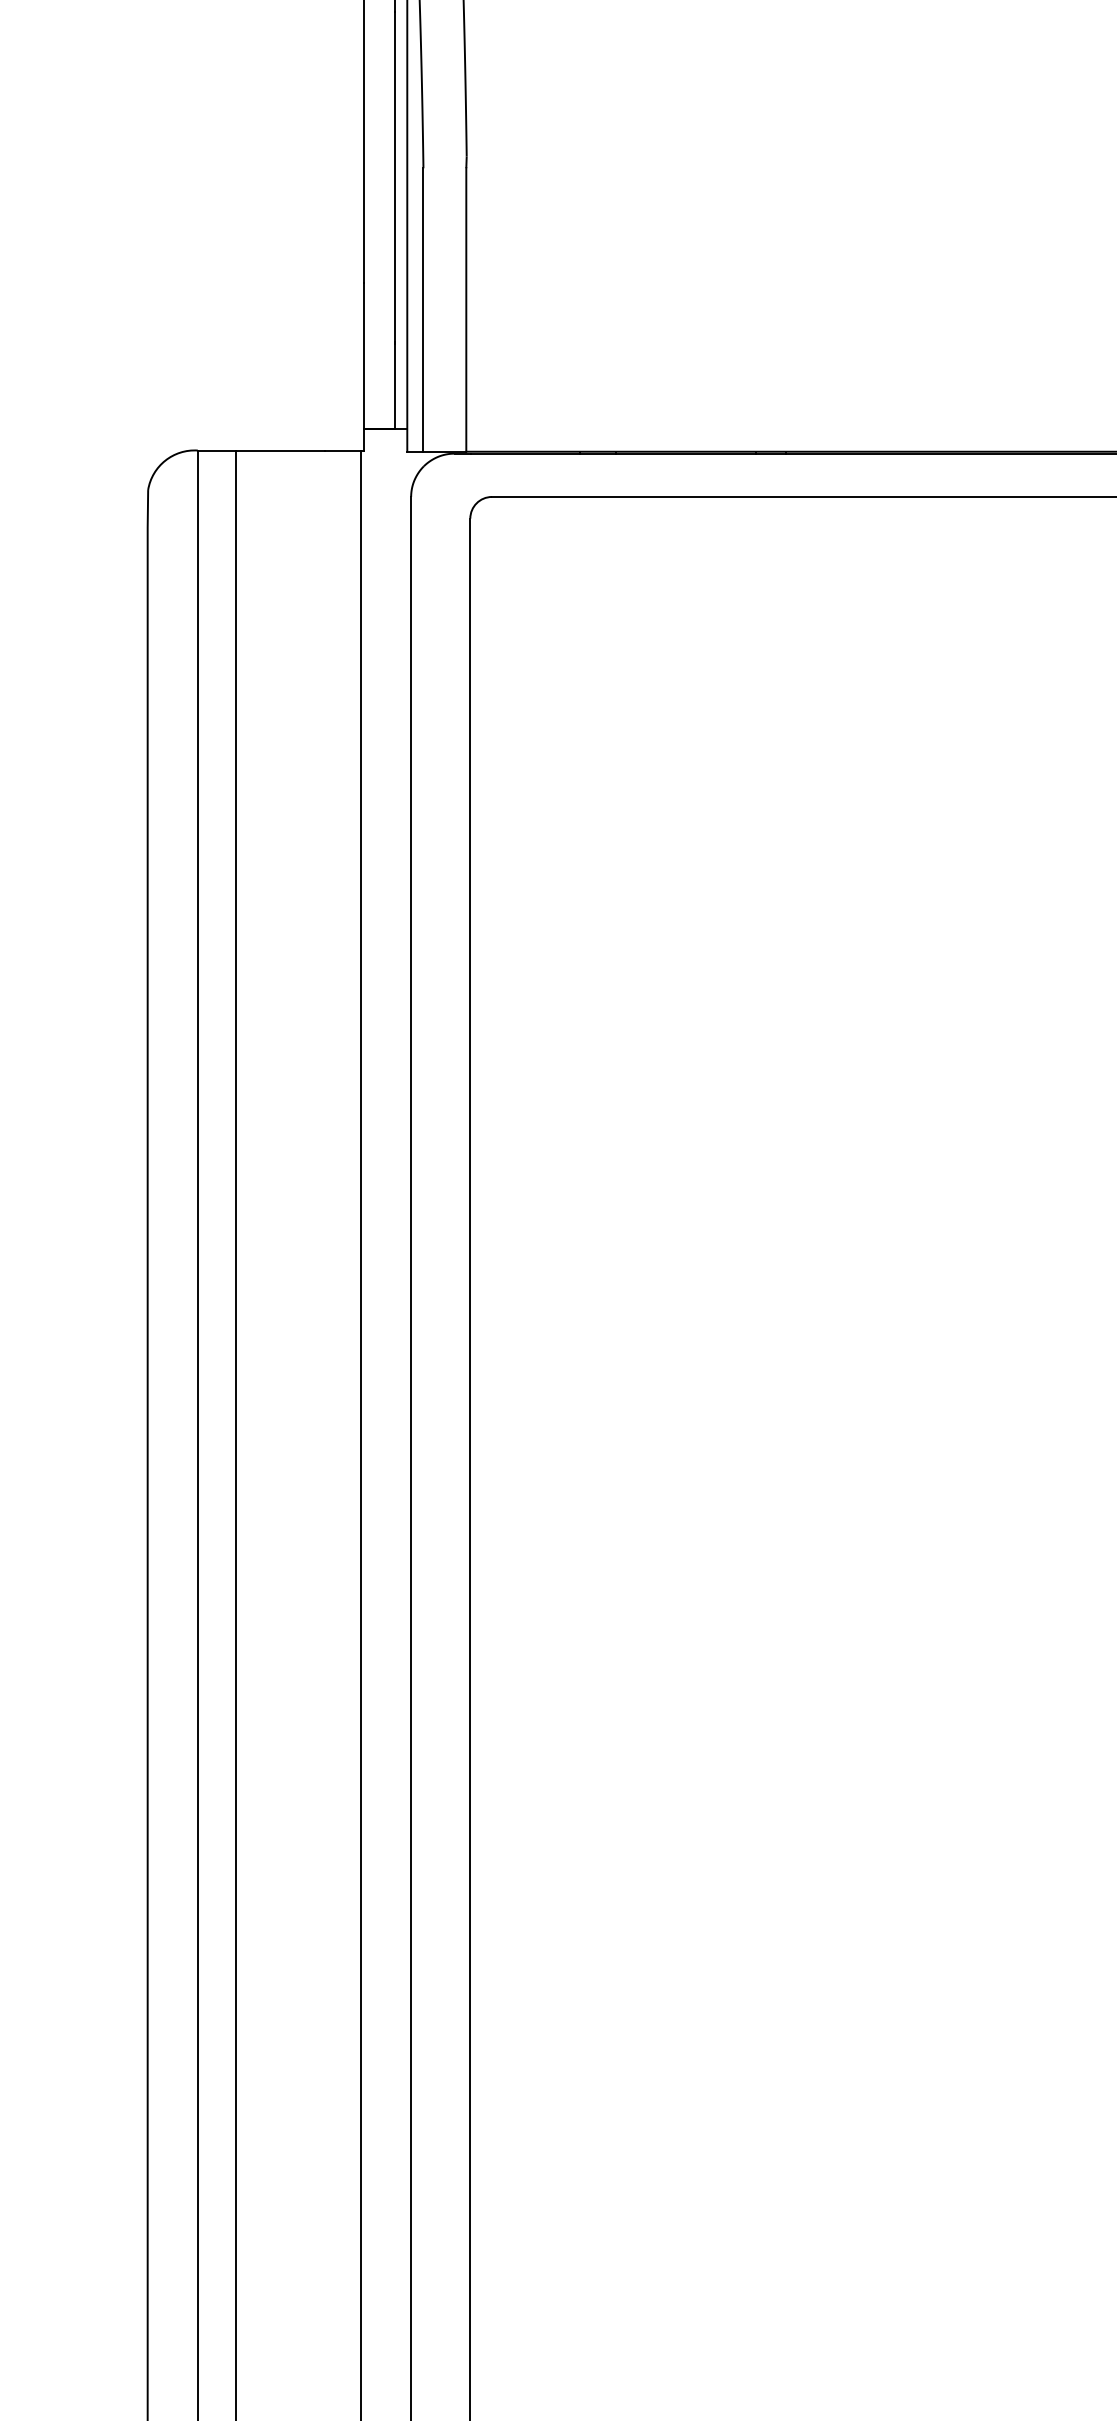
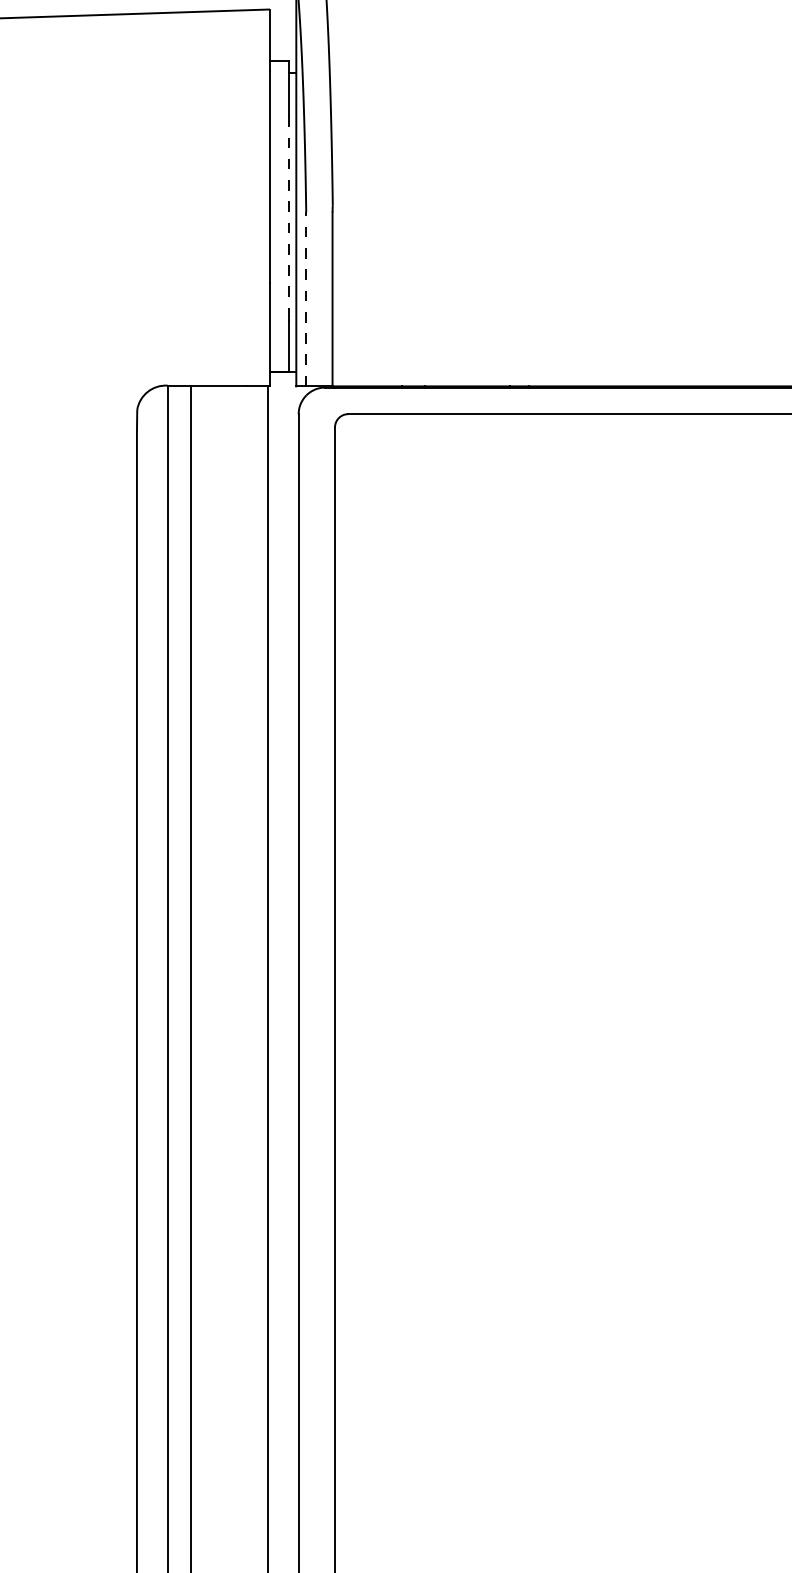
line: (394, 178) -> (288, 218), solid -> dashed
line: (423, 310) -> (306, 299), solid -> dashed

